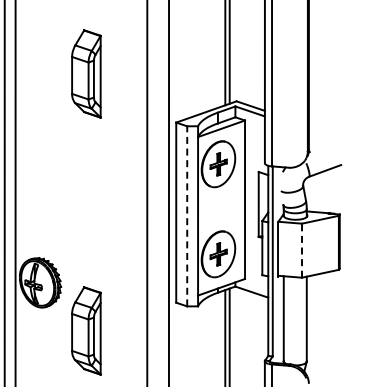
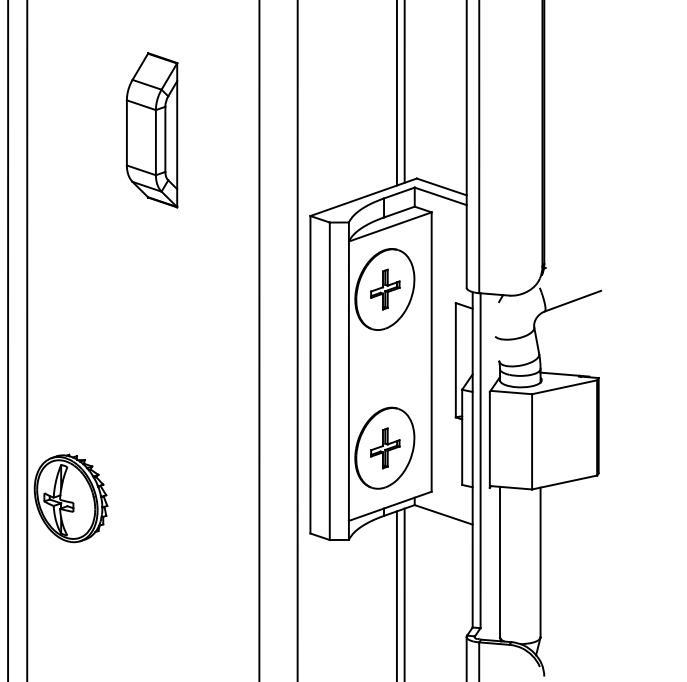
line: (187, 215) -> (330, 379), dashed -> solid
line: (301, 250) -> (531, 441), dashed -> solid
part: (86, 330) -> (152, 582), removed

